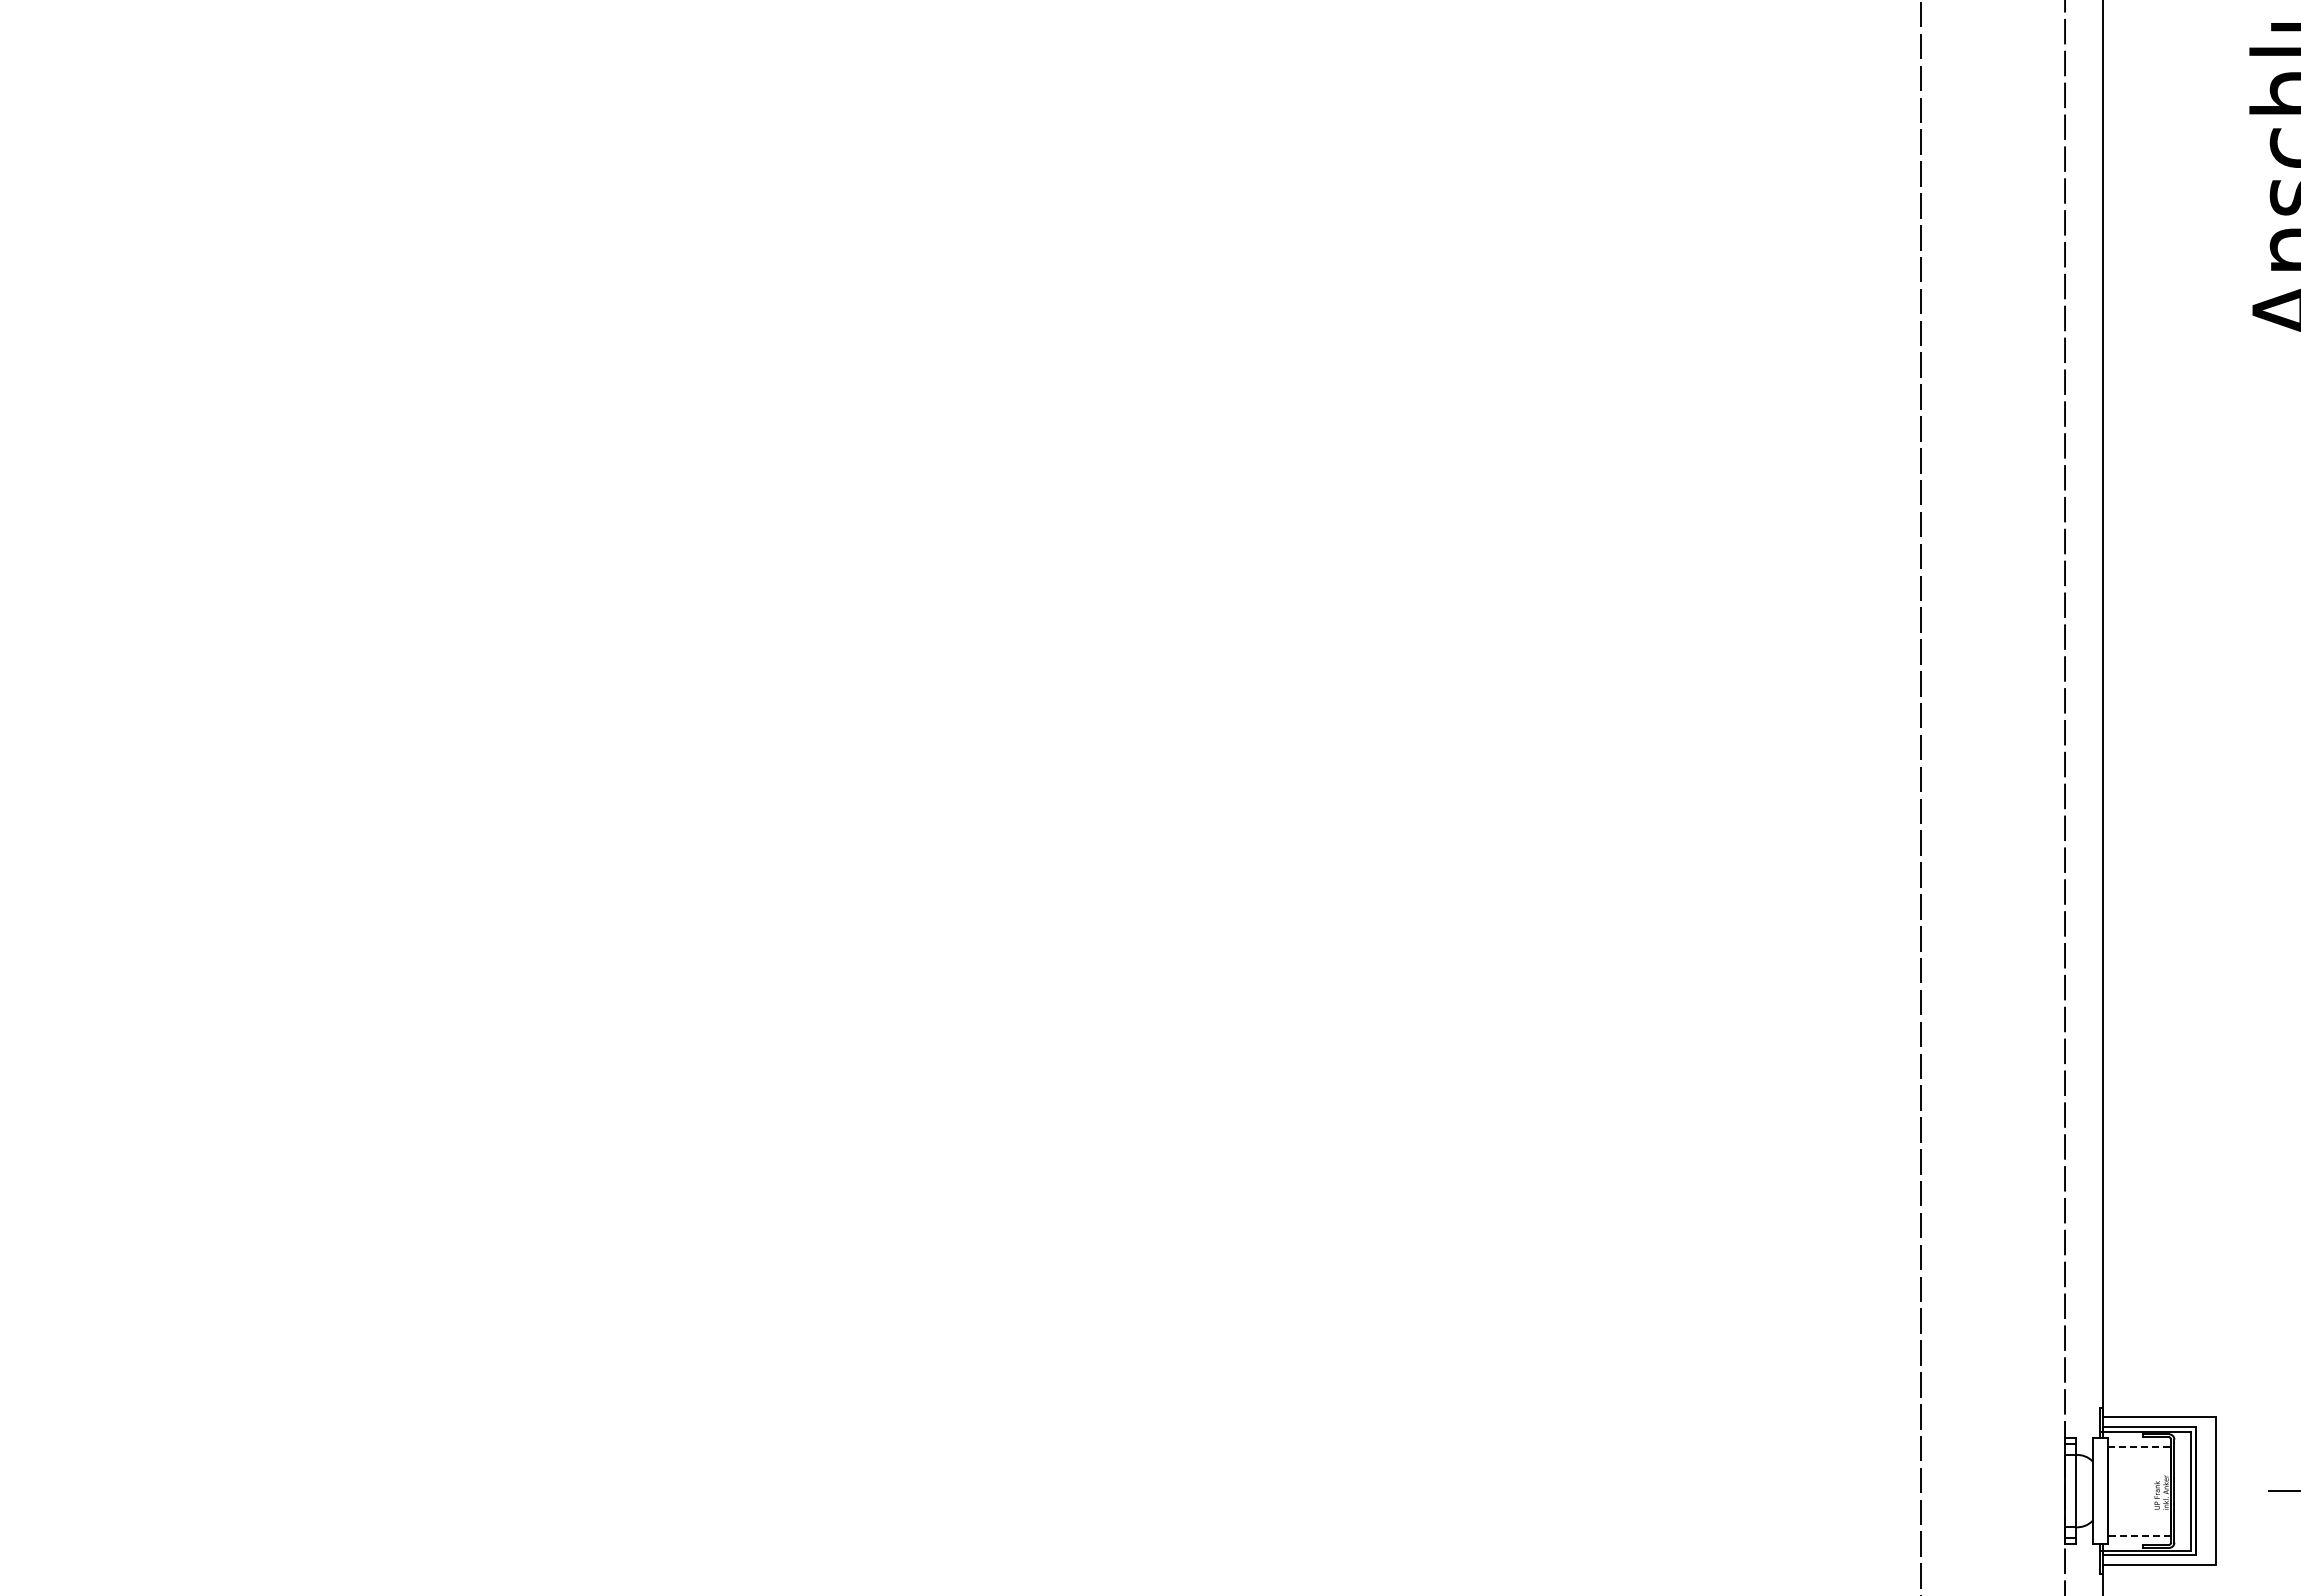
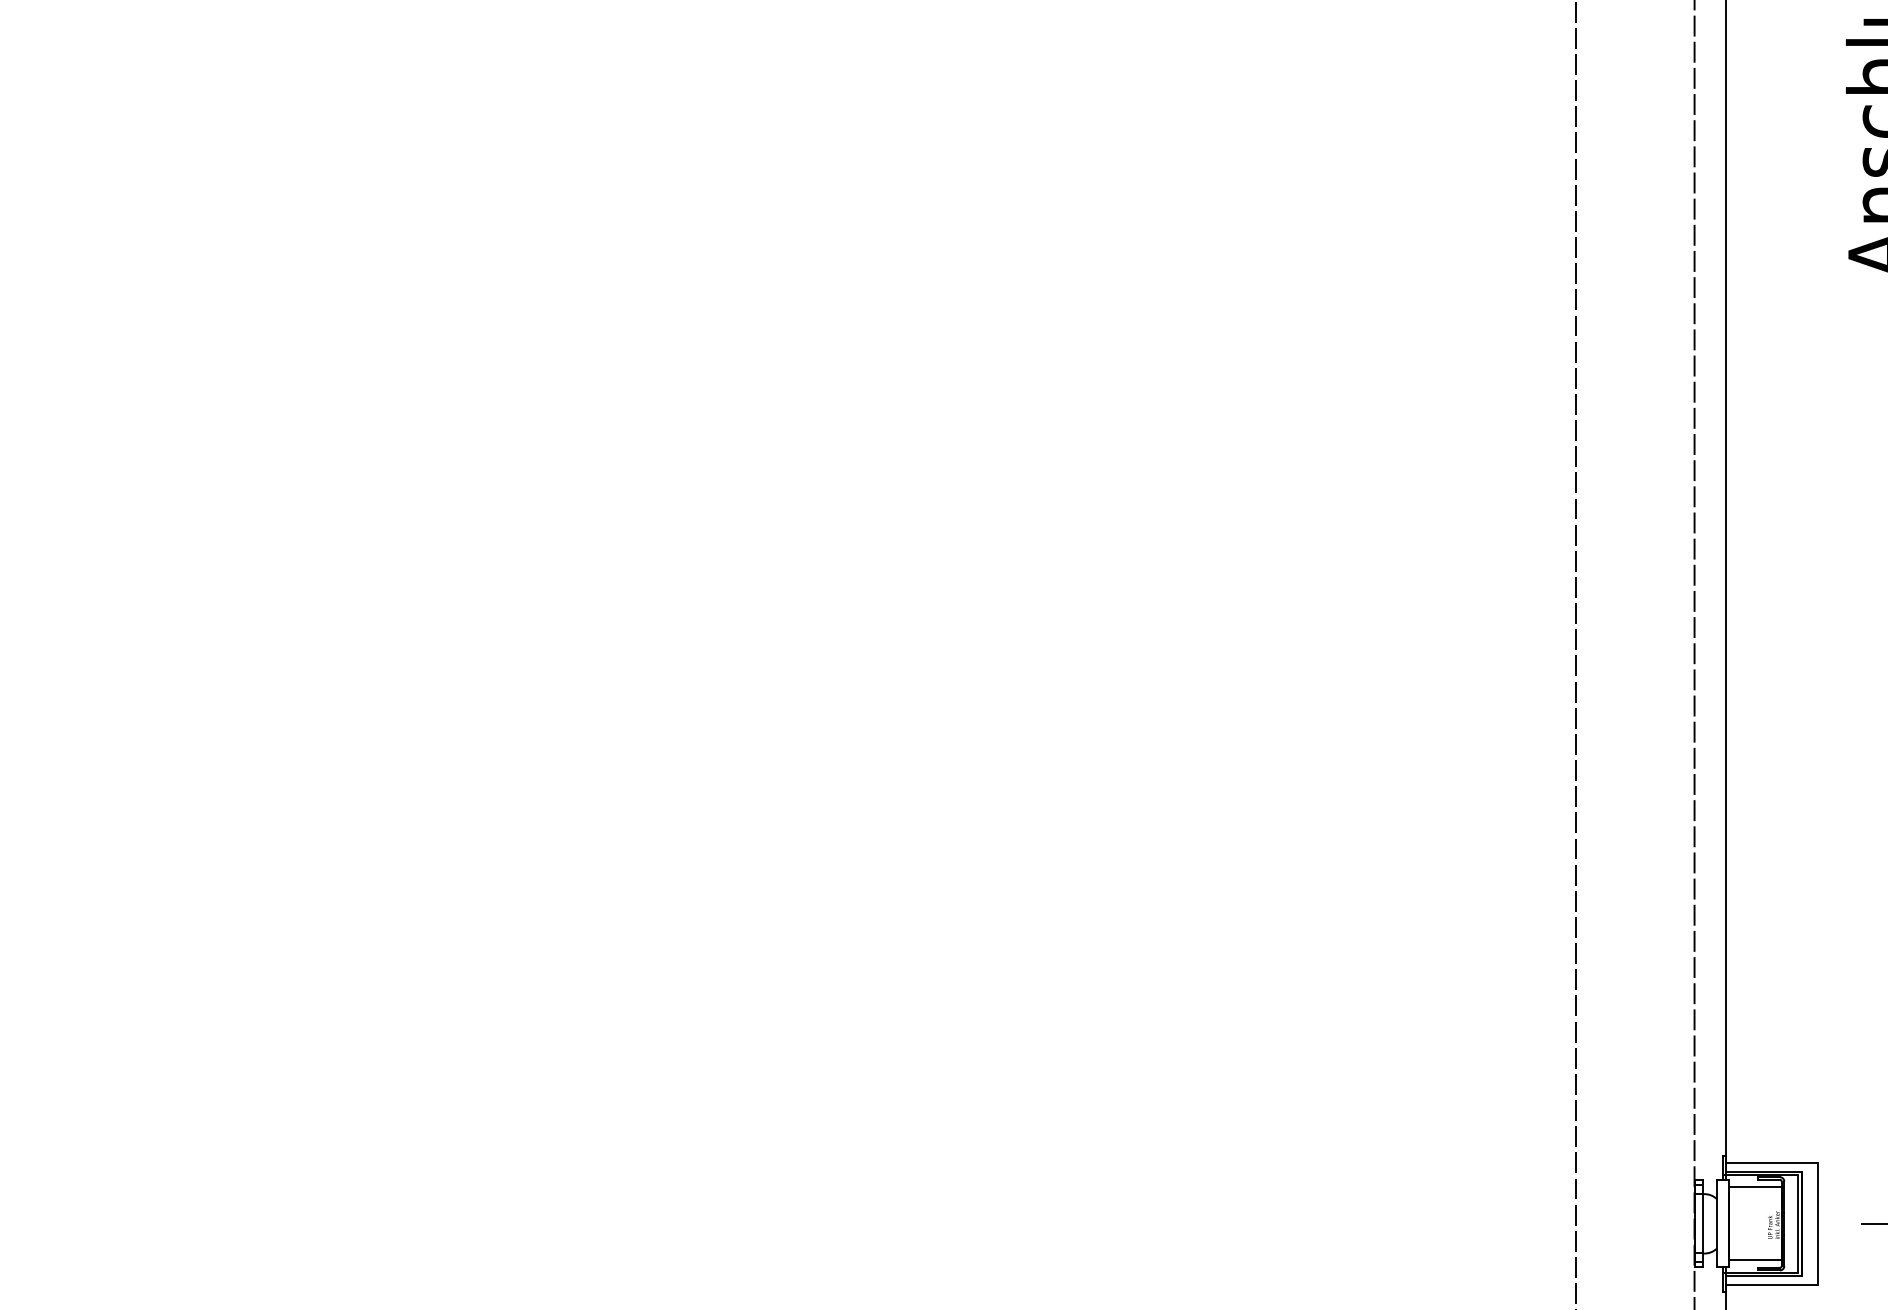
line: (2139, 1446) -> (1755, 1187), dashed -> solid
line: (2139, 1535) -> (1755, 1260), dashed -> solid

